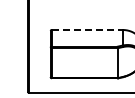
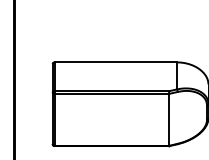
line: (87, 29) -> (116, 61), dashed -> solid

